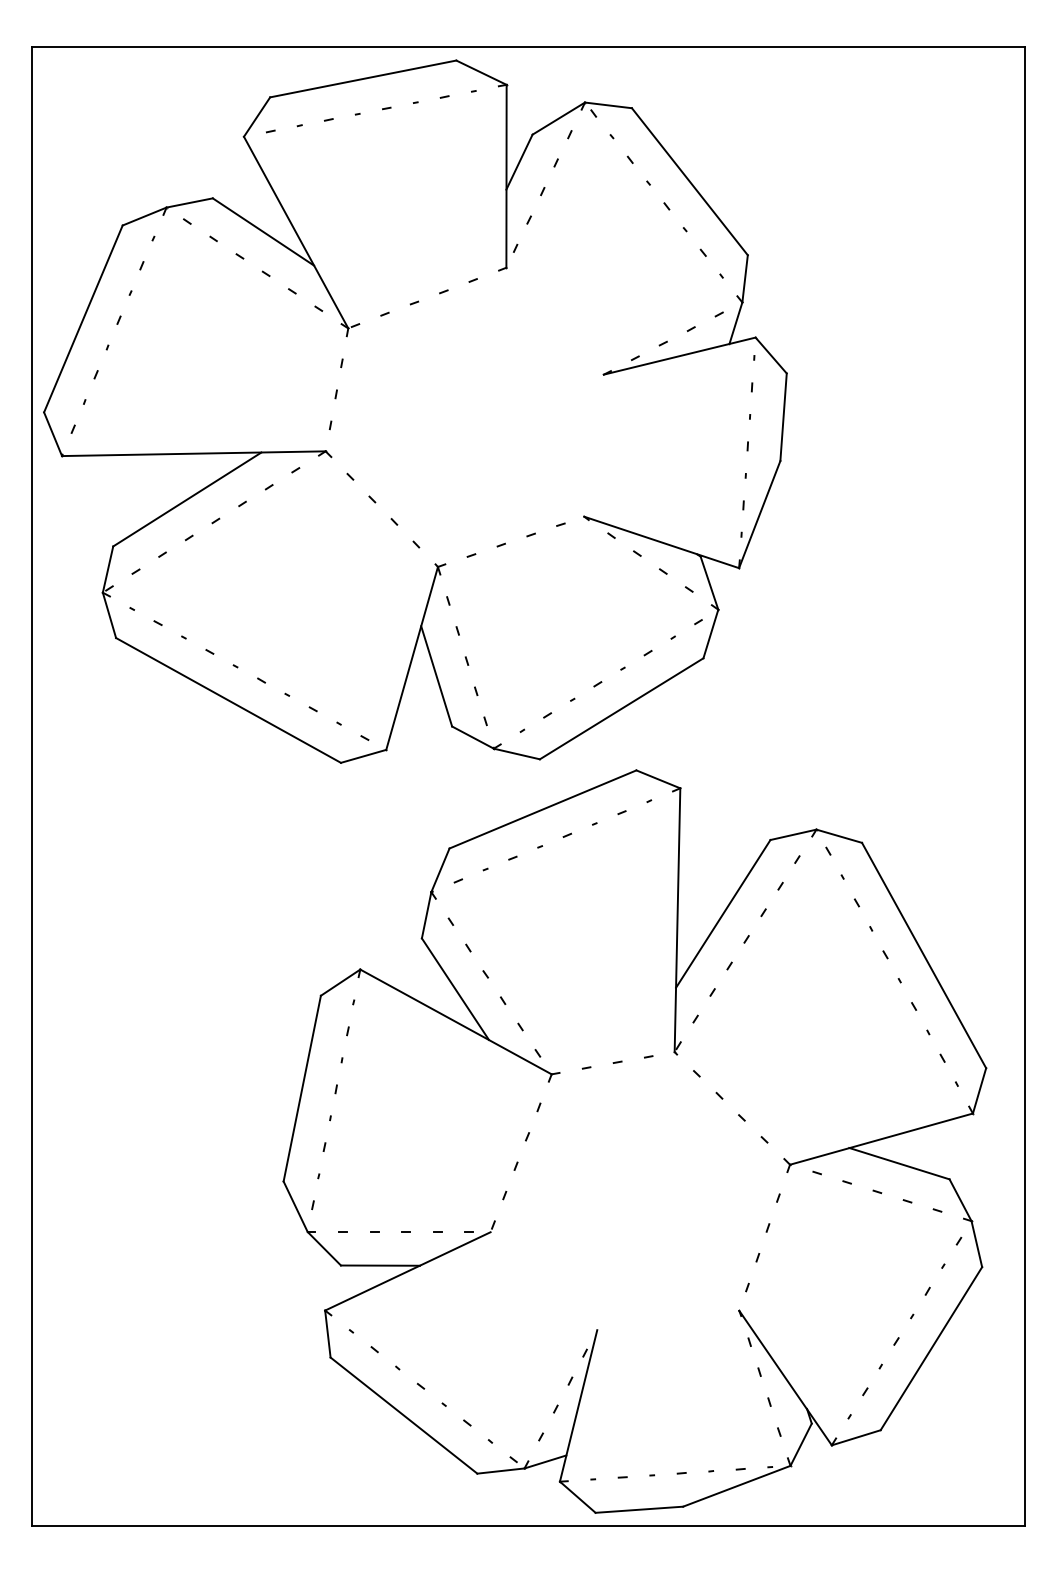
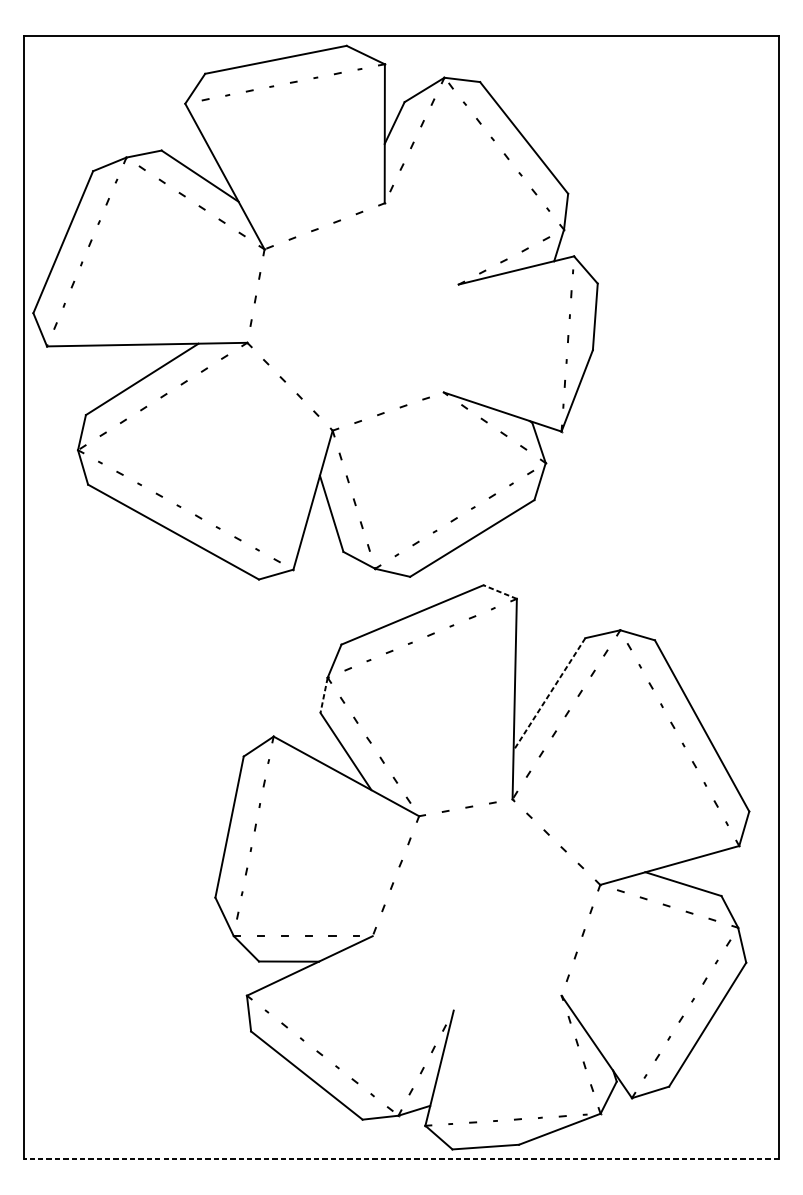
line: (658, 779) -> (500, 592), solid -> dashed
line: (723, 913) -> (549, 694), solid -> dashed
line: (426, 915) -> (323, 695), solid -> dashed
line: (528, 1525) -> (401, 1159), solid -> dashed

